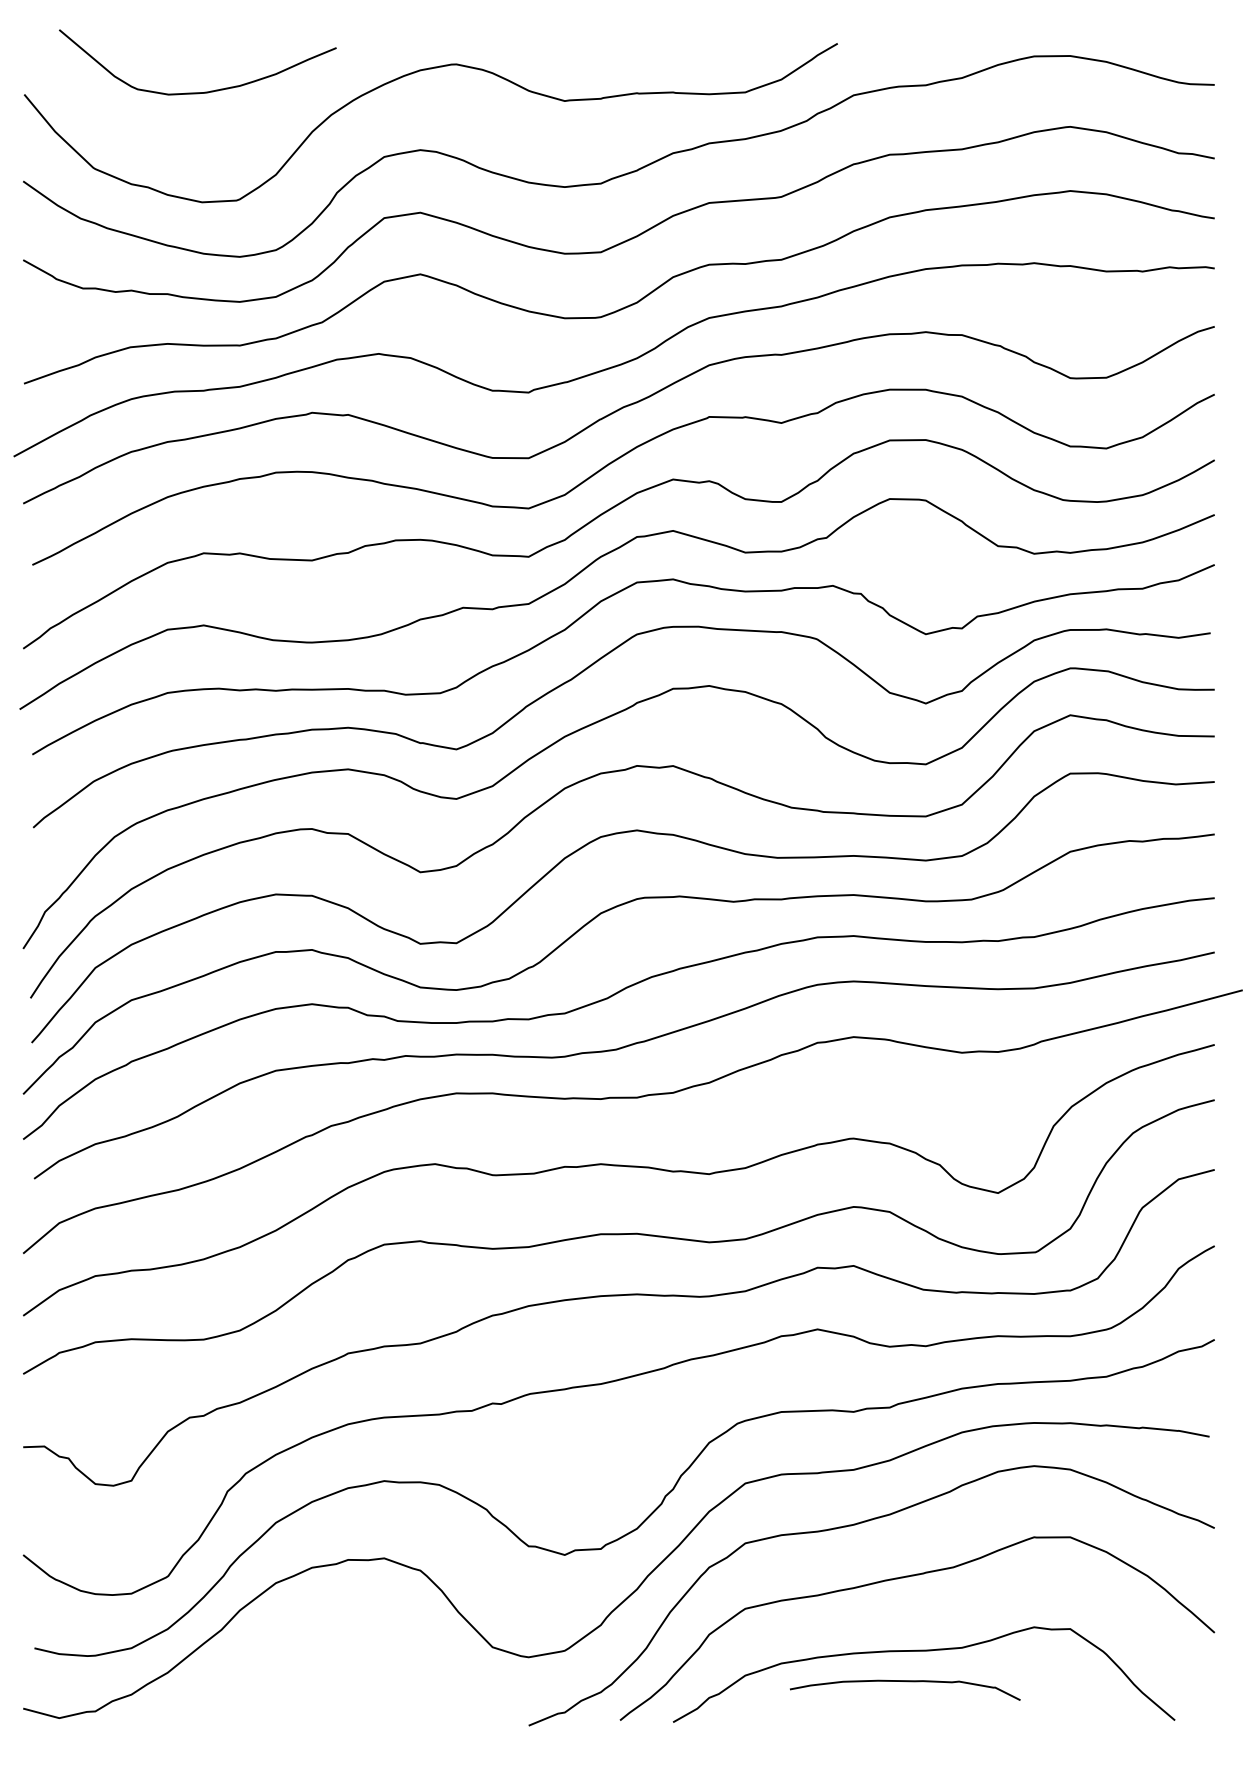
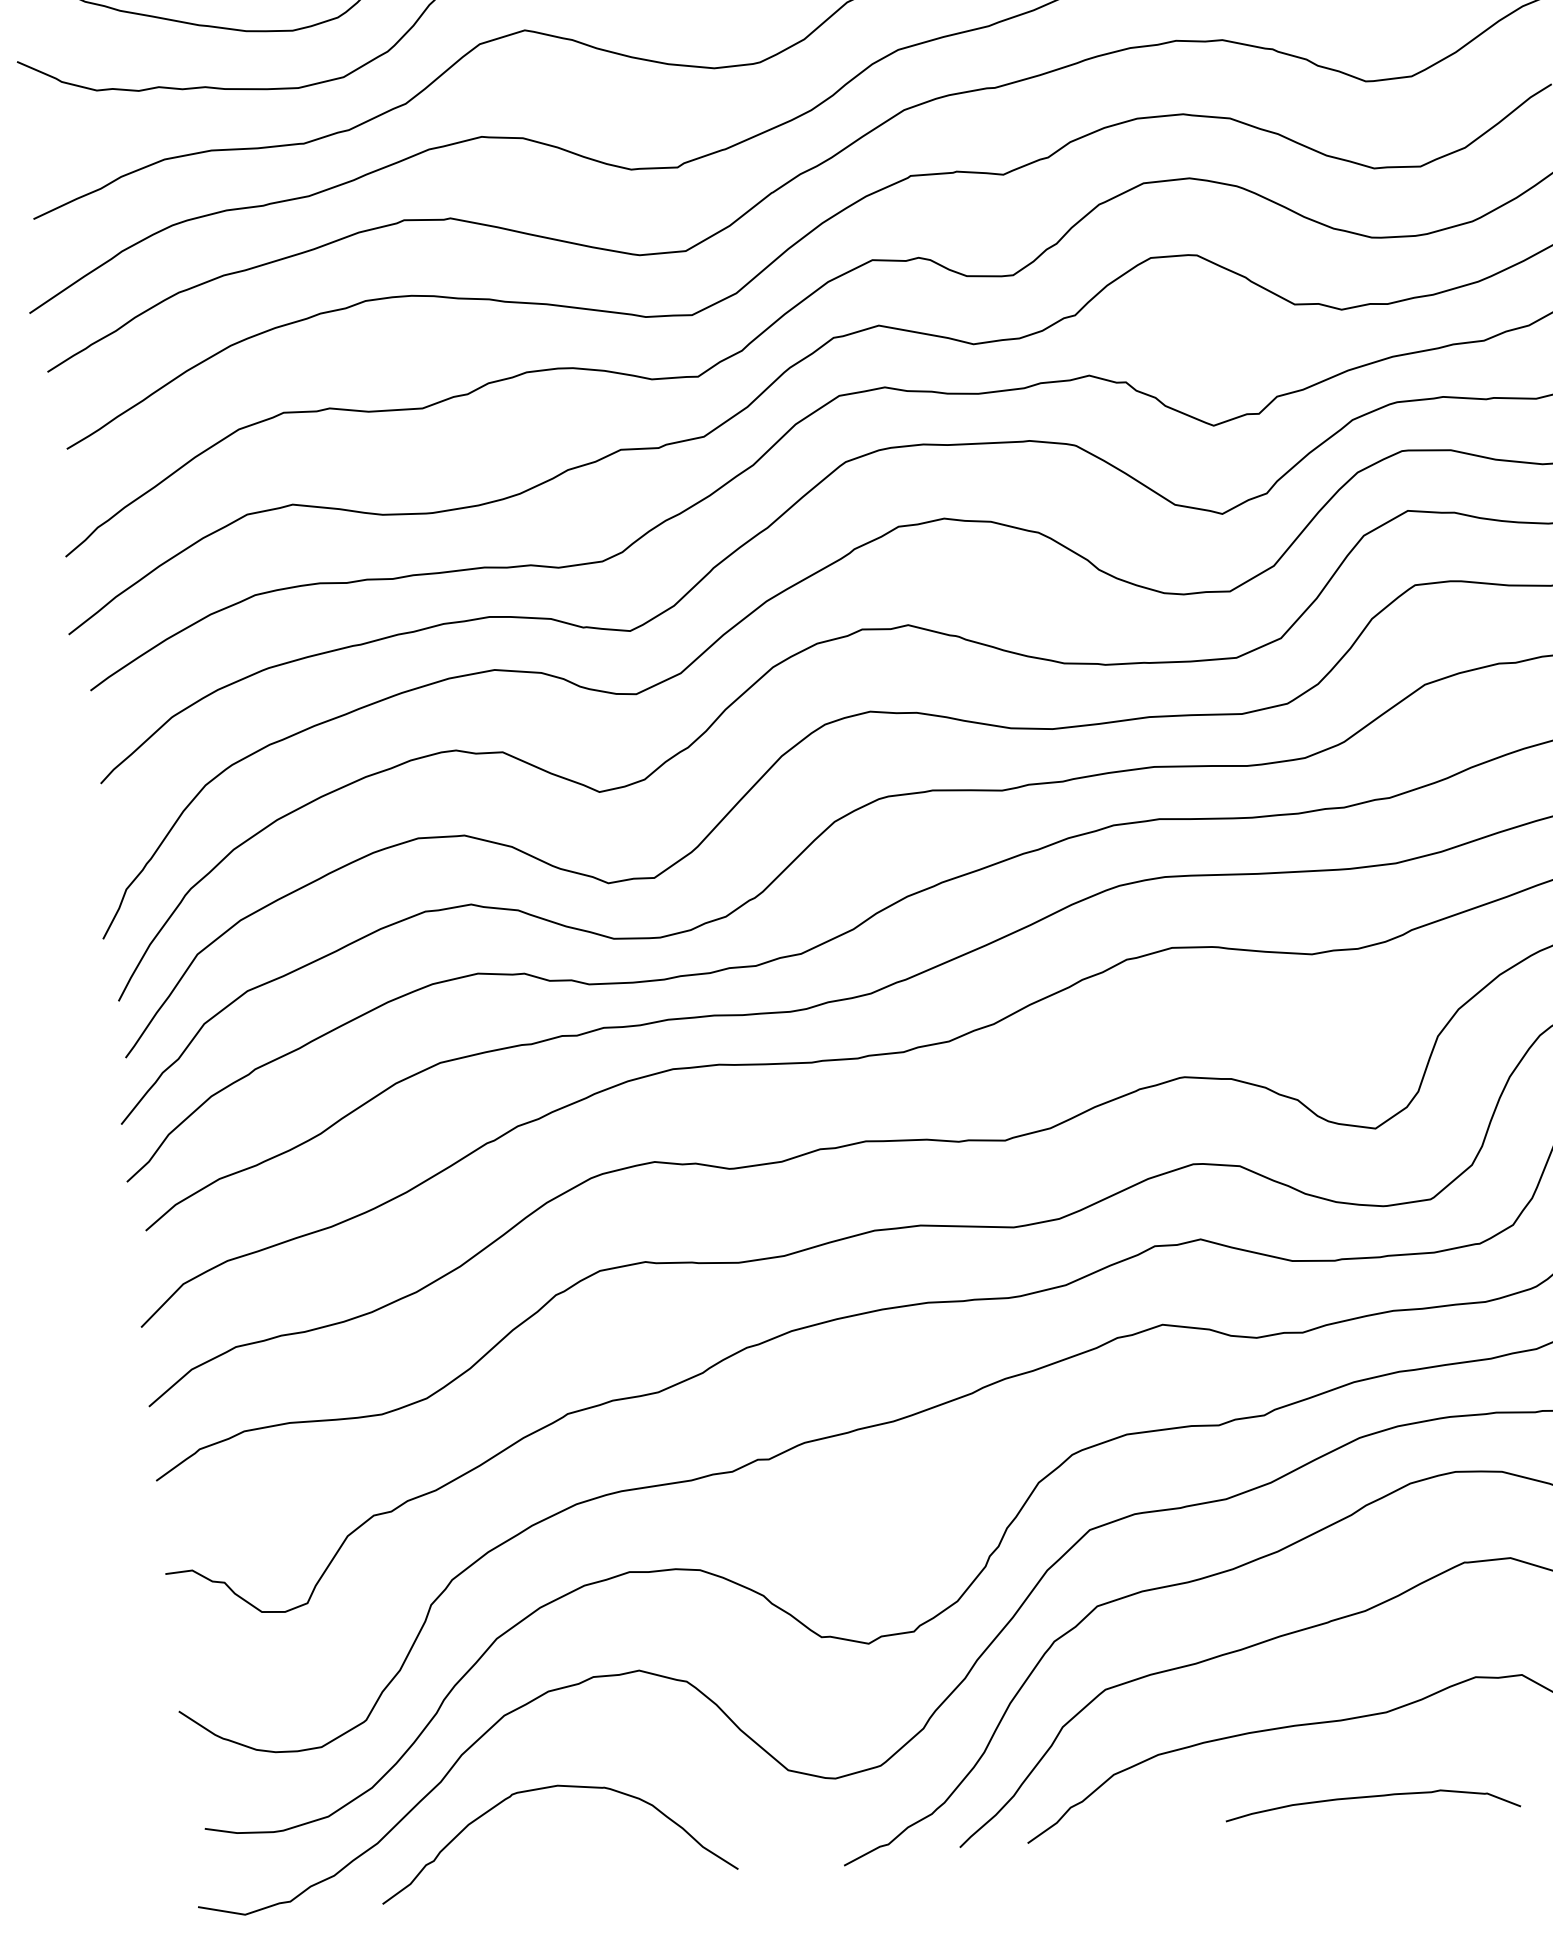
curve: (304, 1643) -> (548, 1788), added
curve: (906, 1682) -> (1373, 1798), moved

